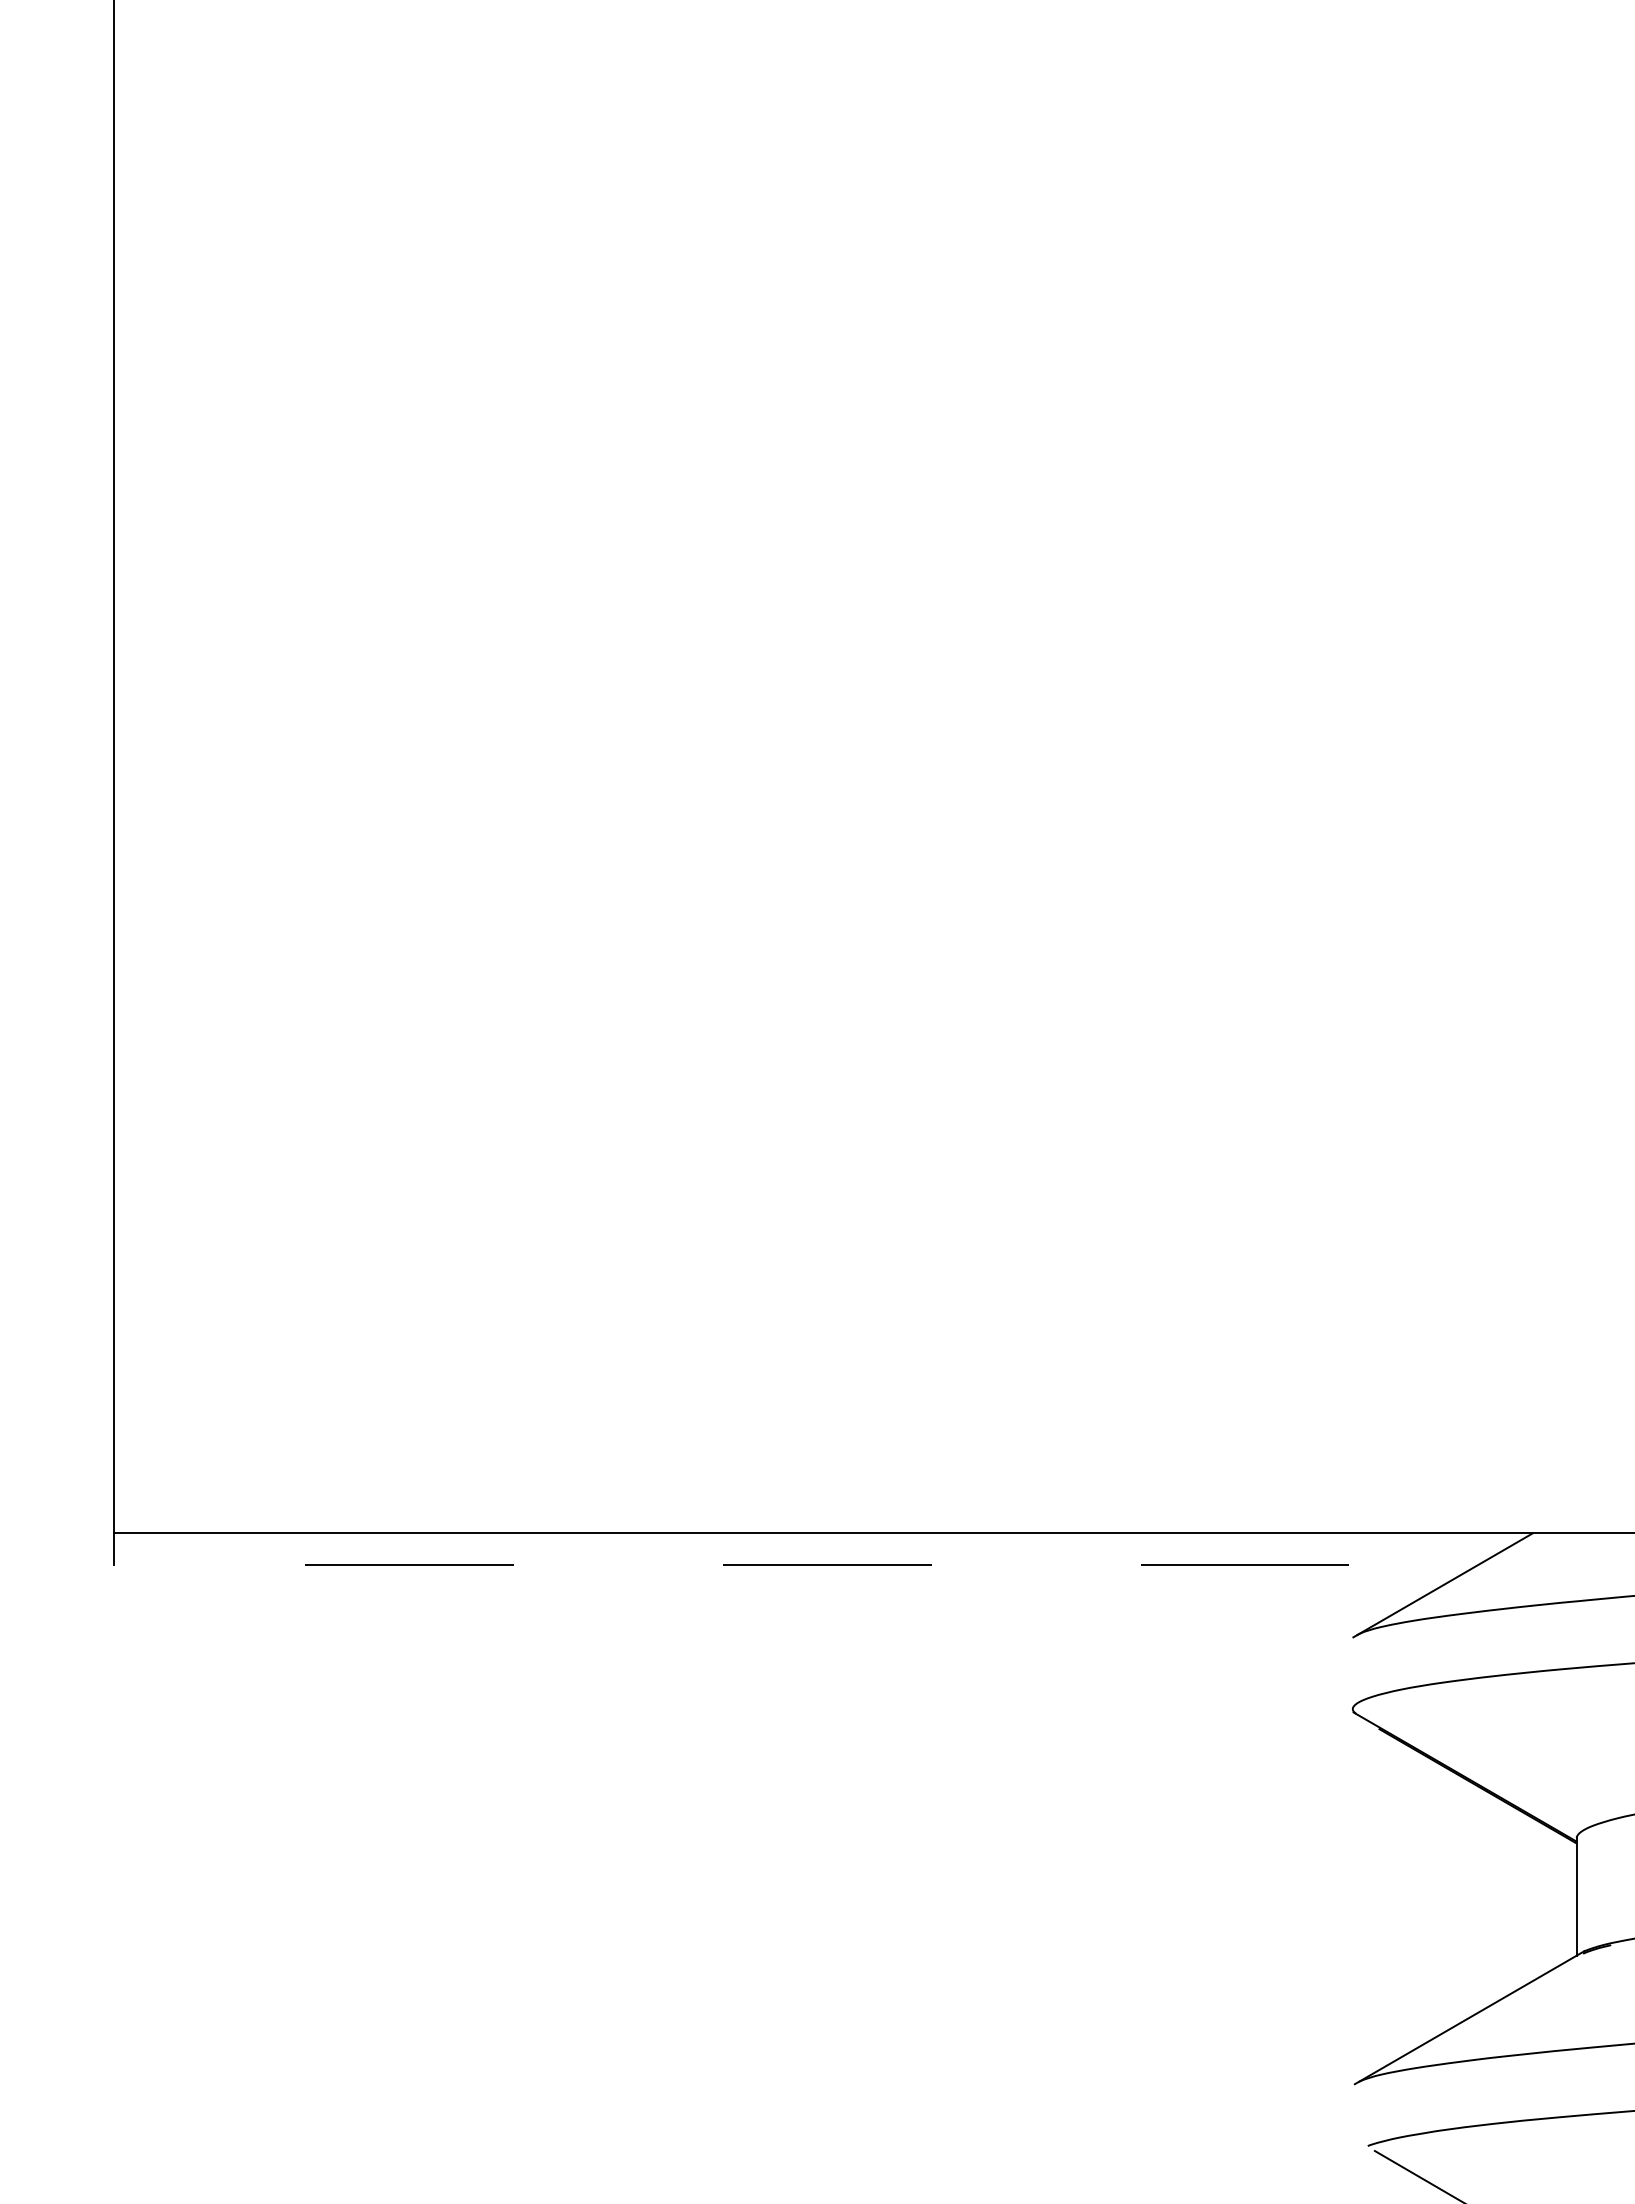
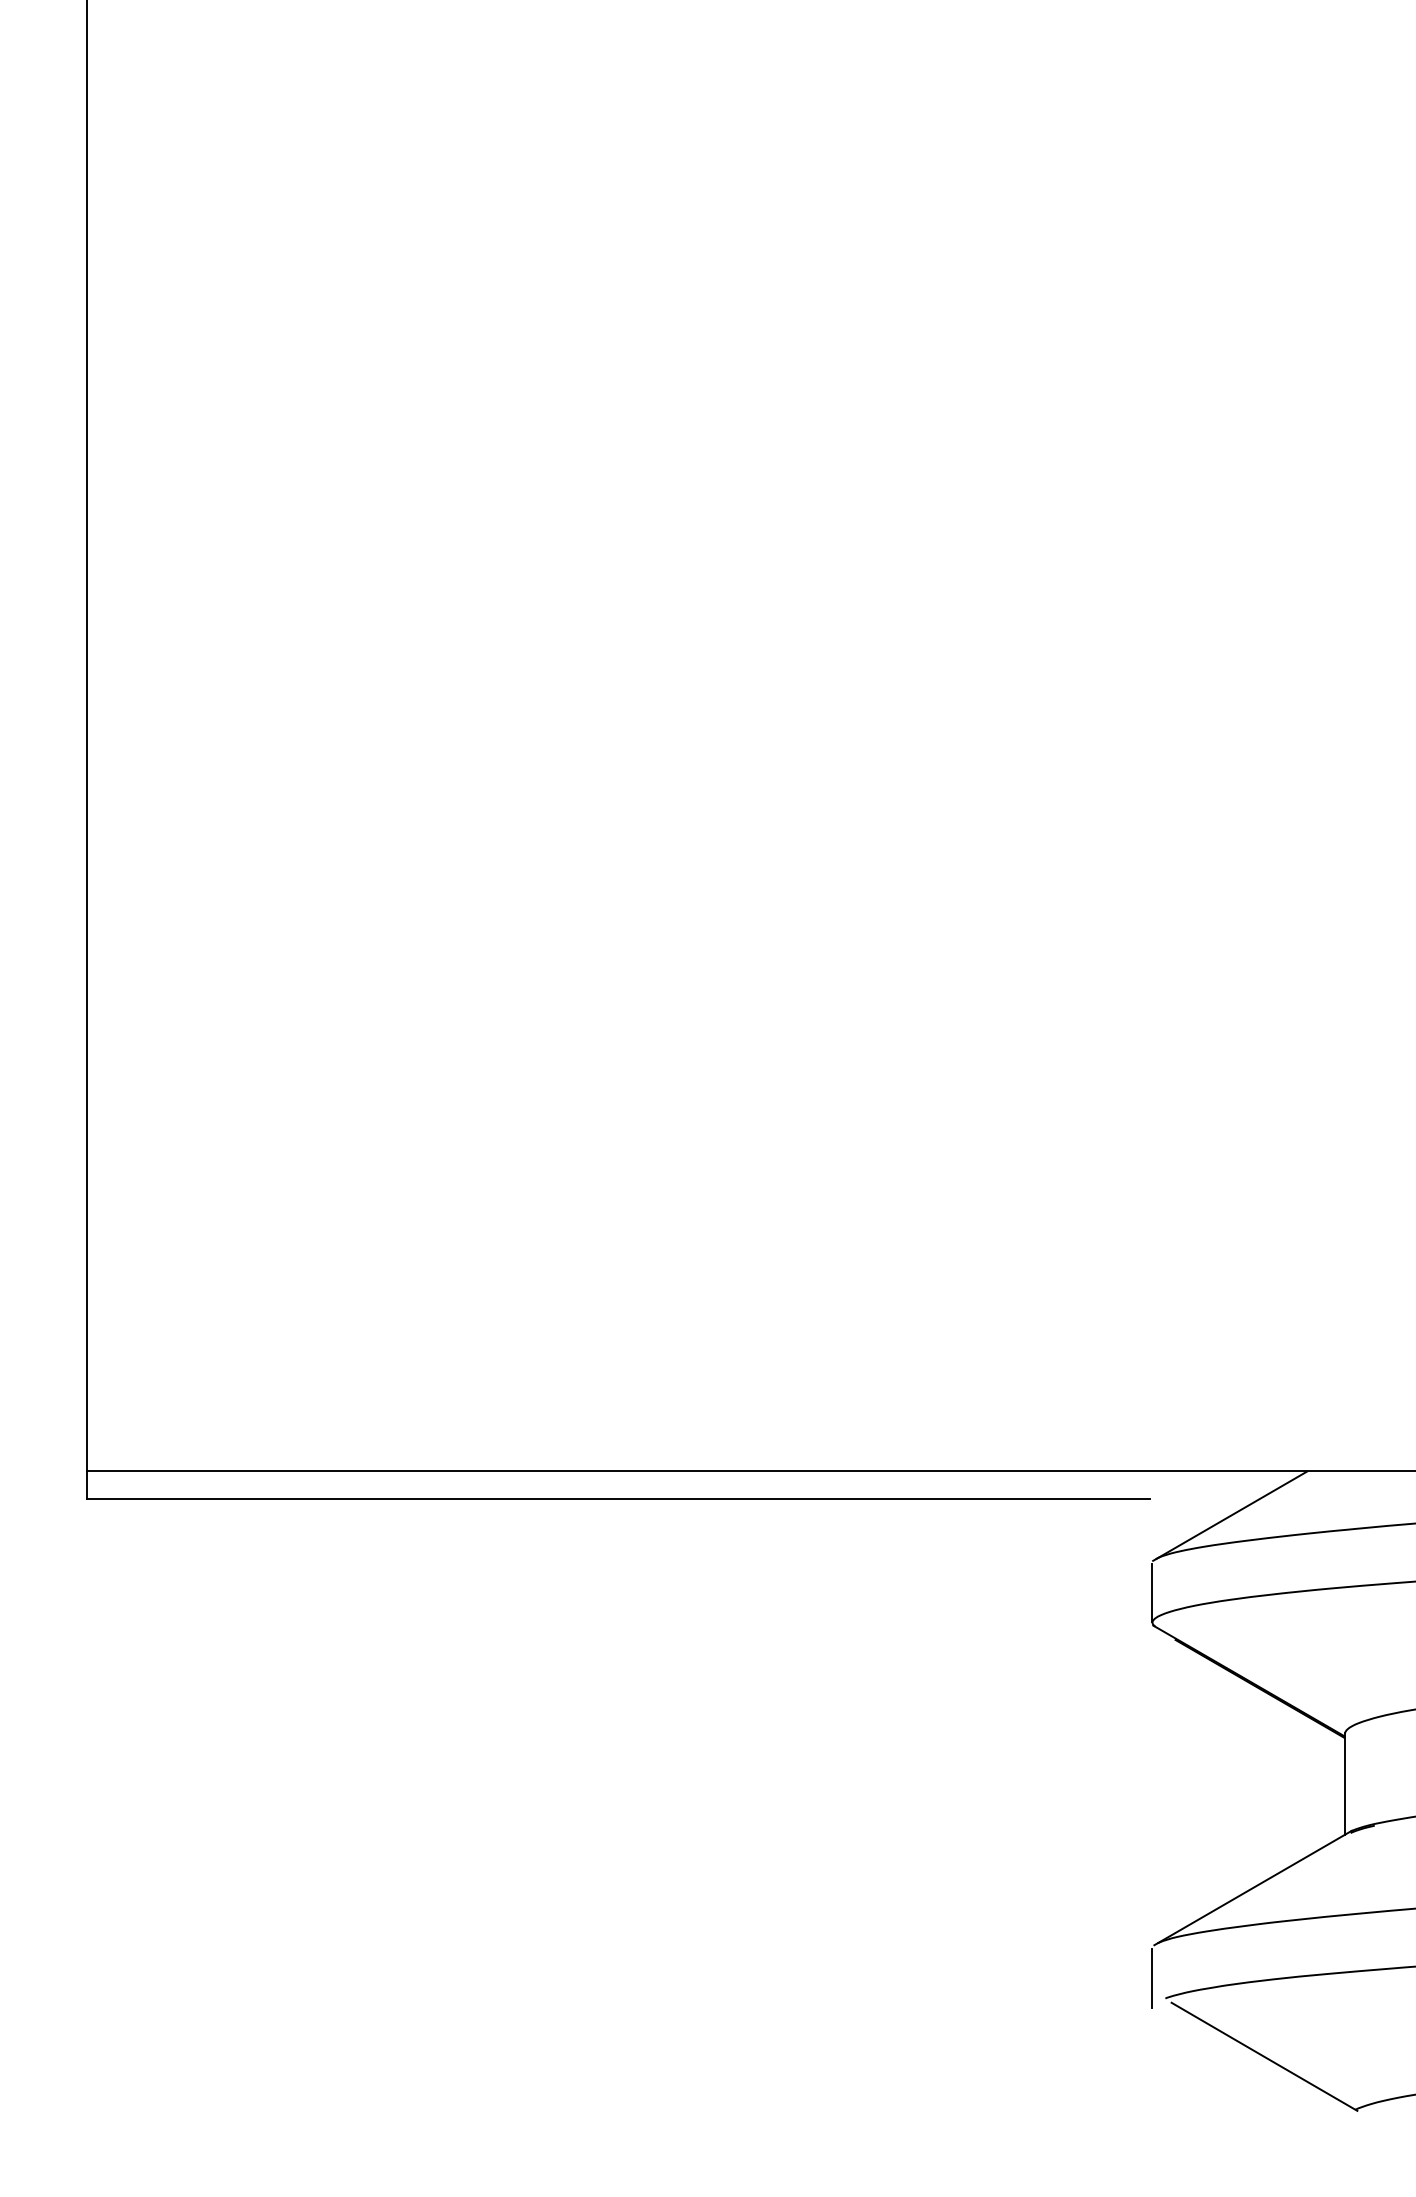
line: (730, 1564) -> (617, 1498), dashed -> solid
line: (1352, 1675) -> (1152, 1593), added
line: (1352, 2122) -> (1152, 1978), added

